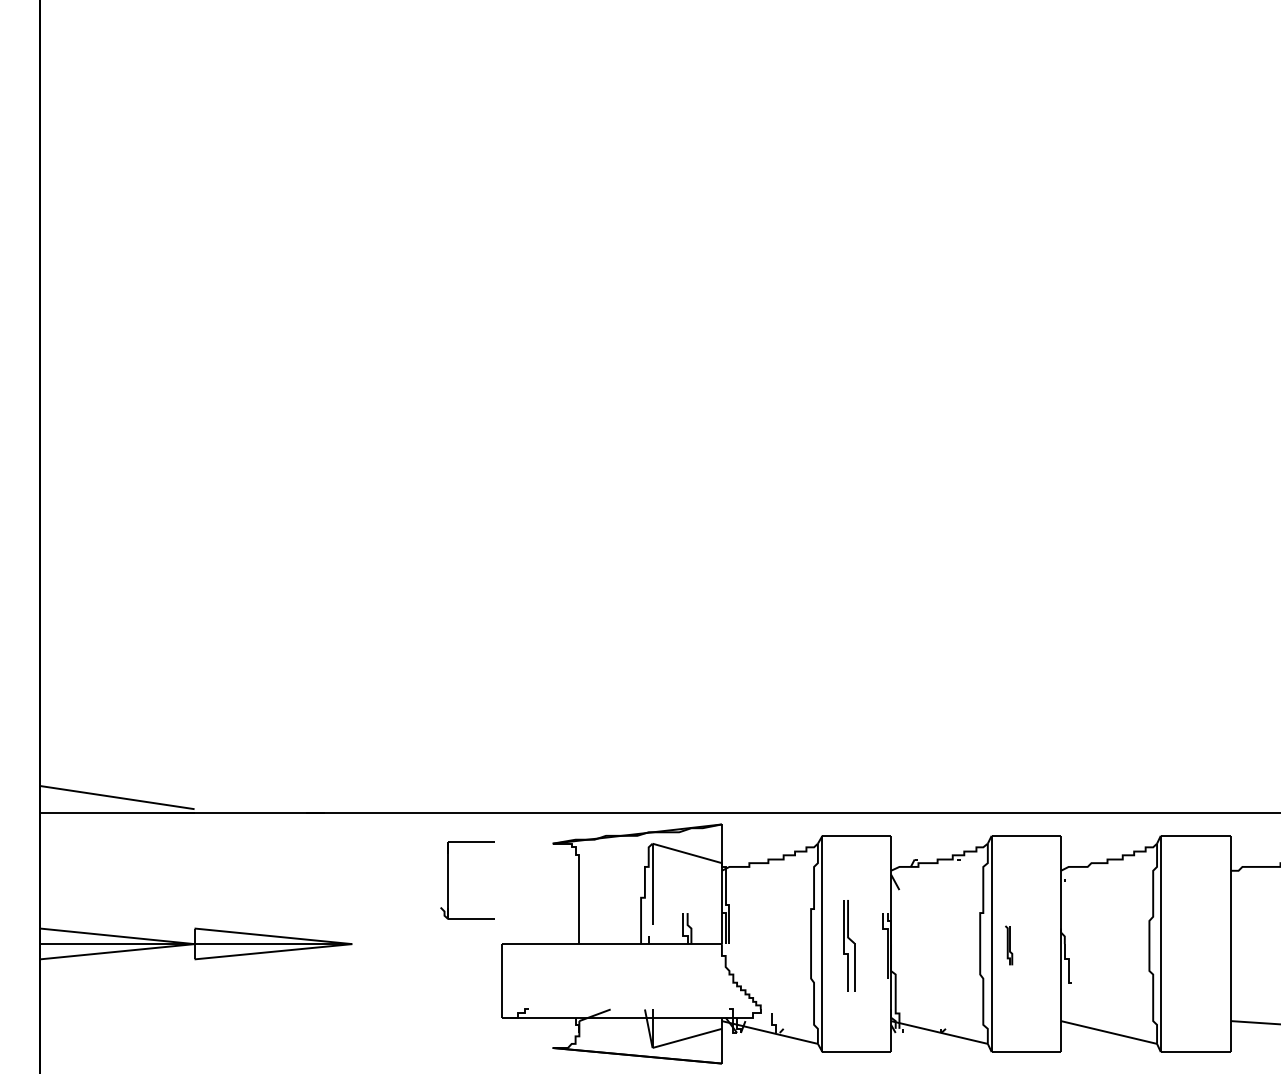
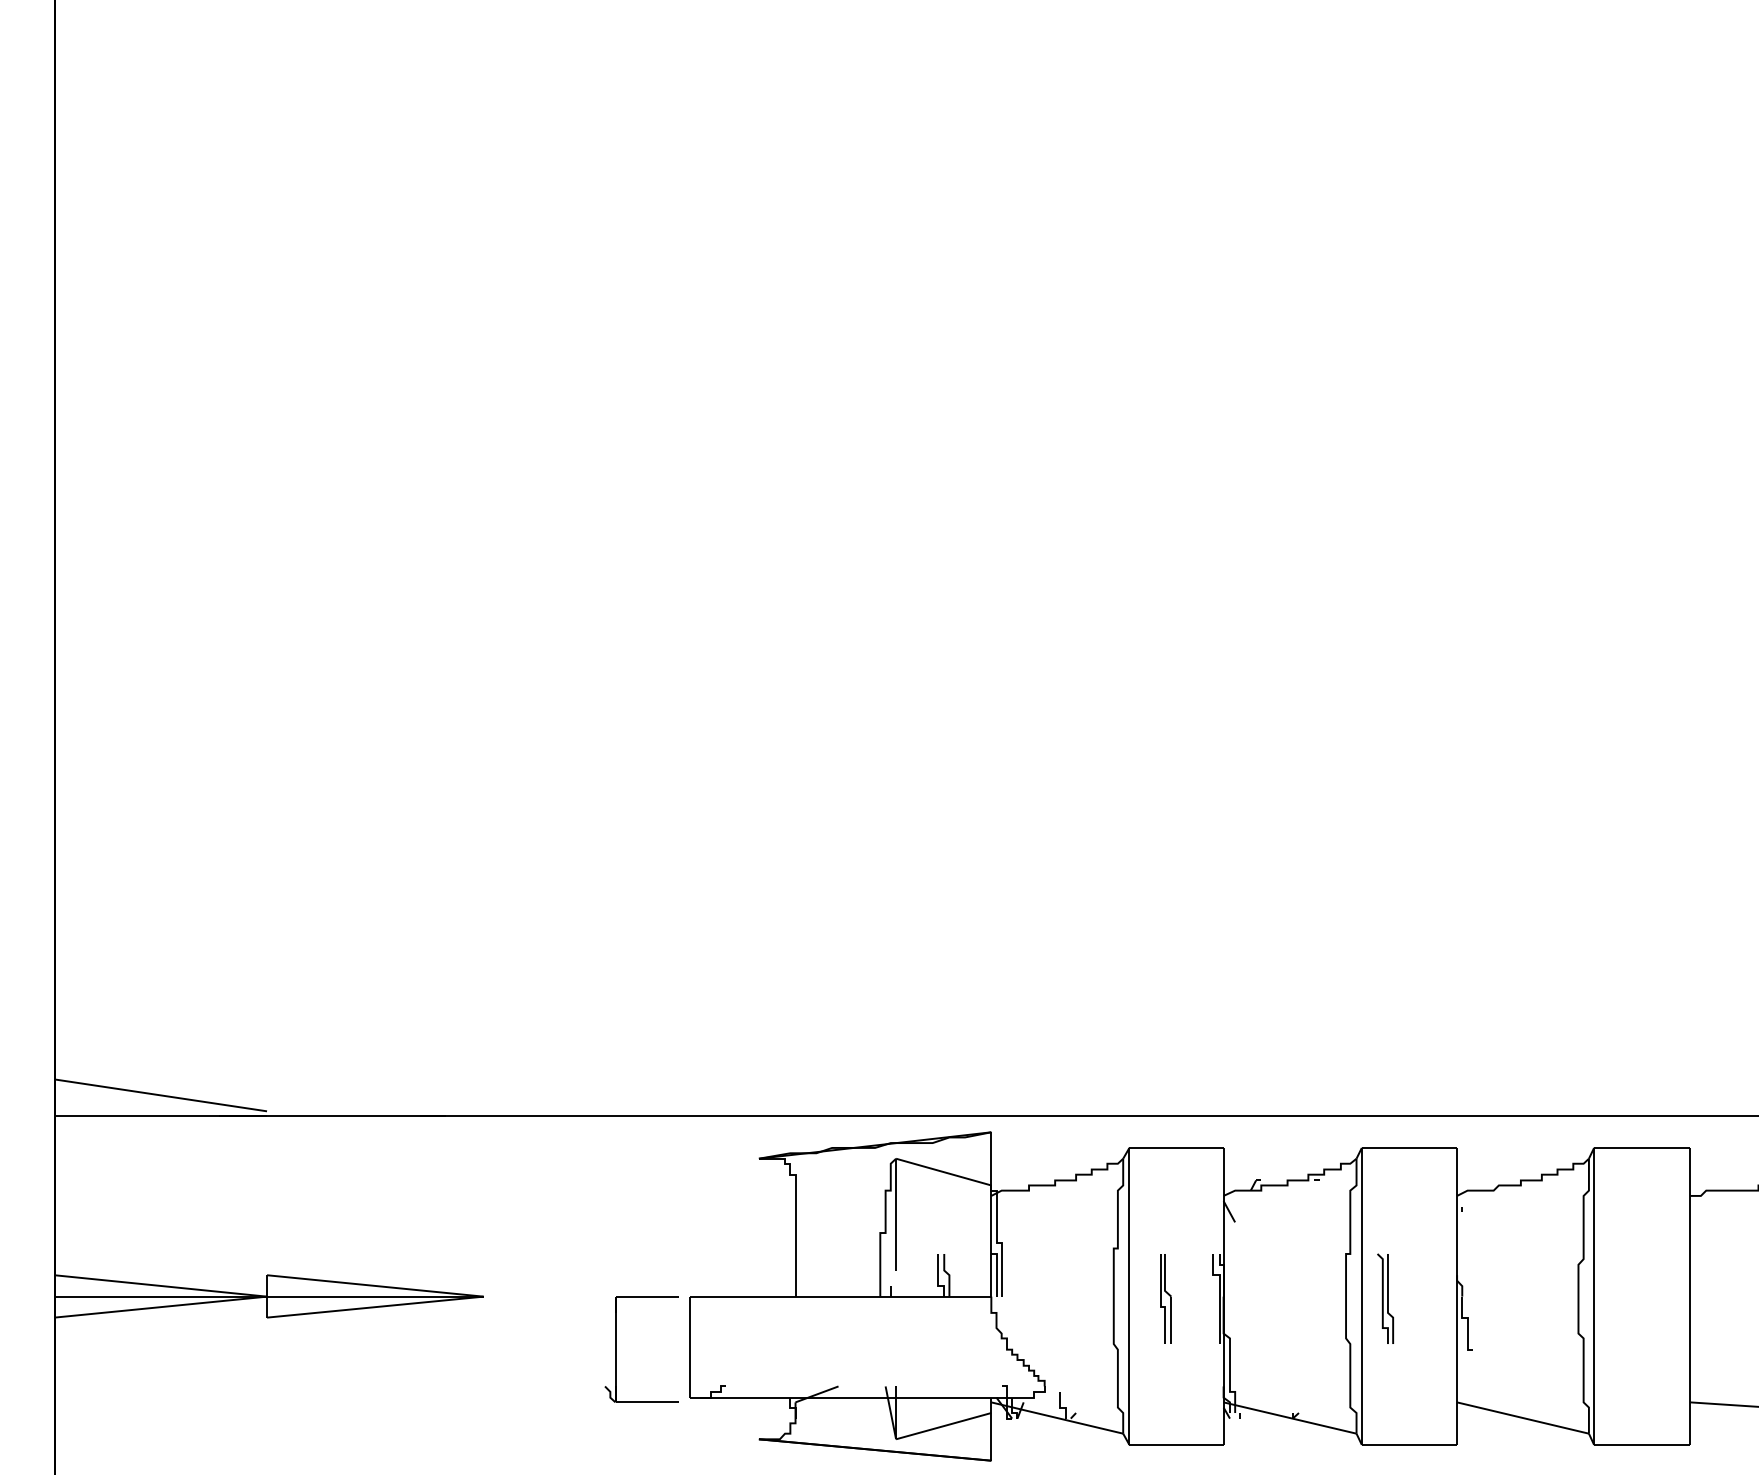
part: (449, 880) -> (616, 1349), moved
part: (848, 945) -> (1165, 1298), size x0.71
part: (1008, 945) -> (1385, 1298), size x1.67

